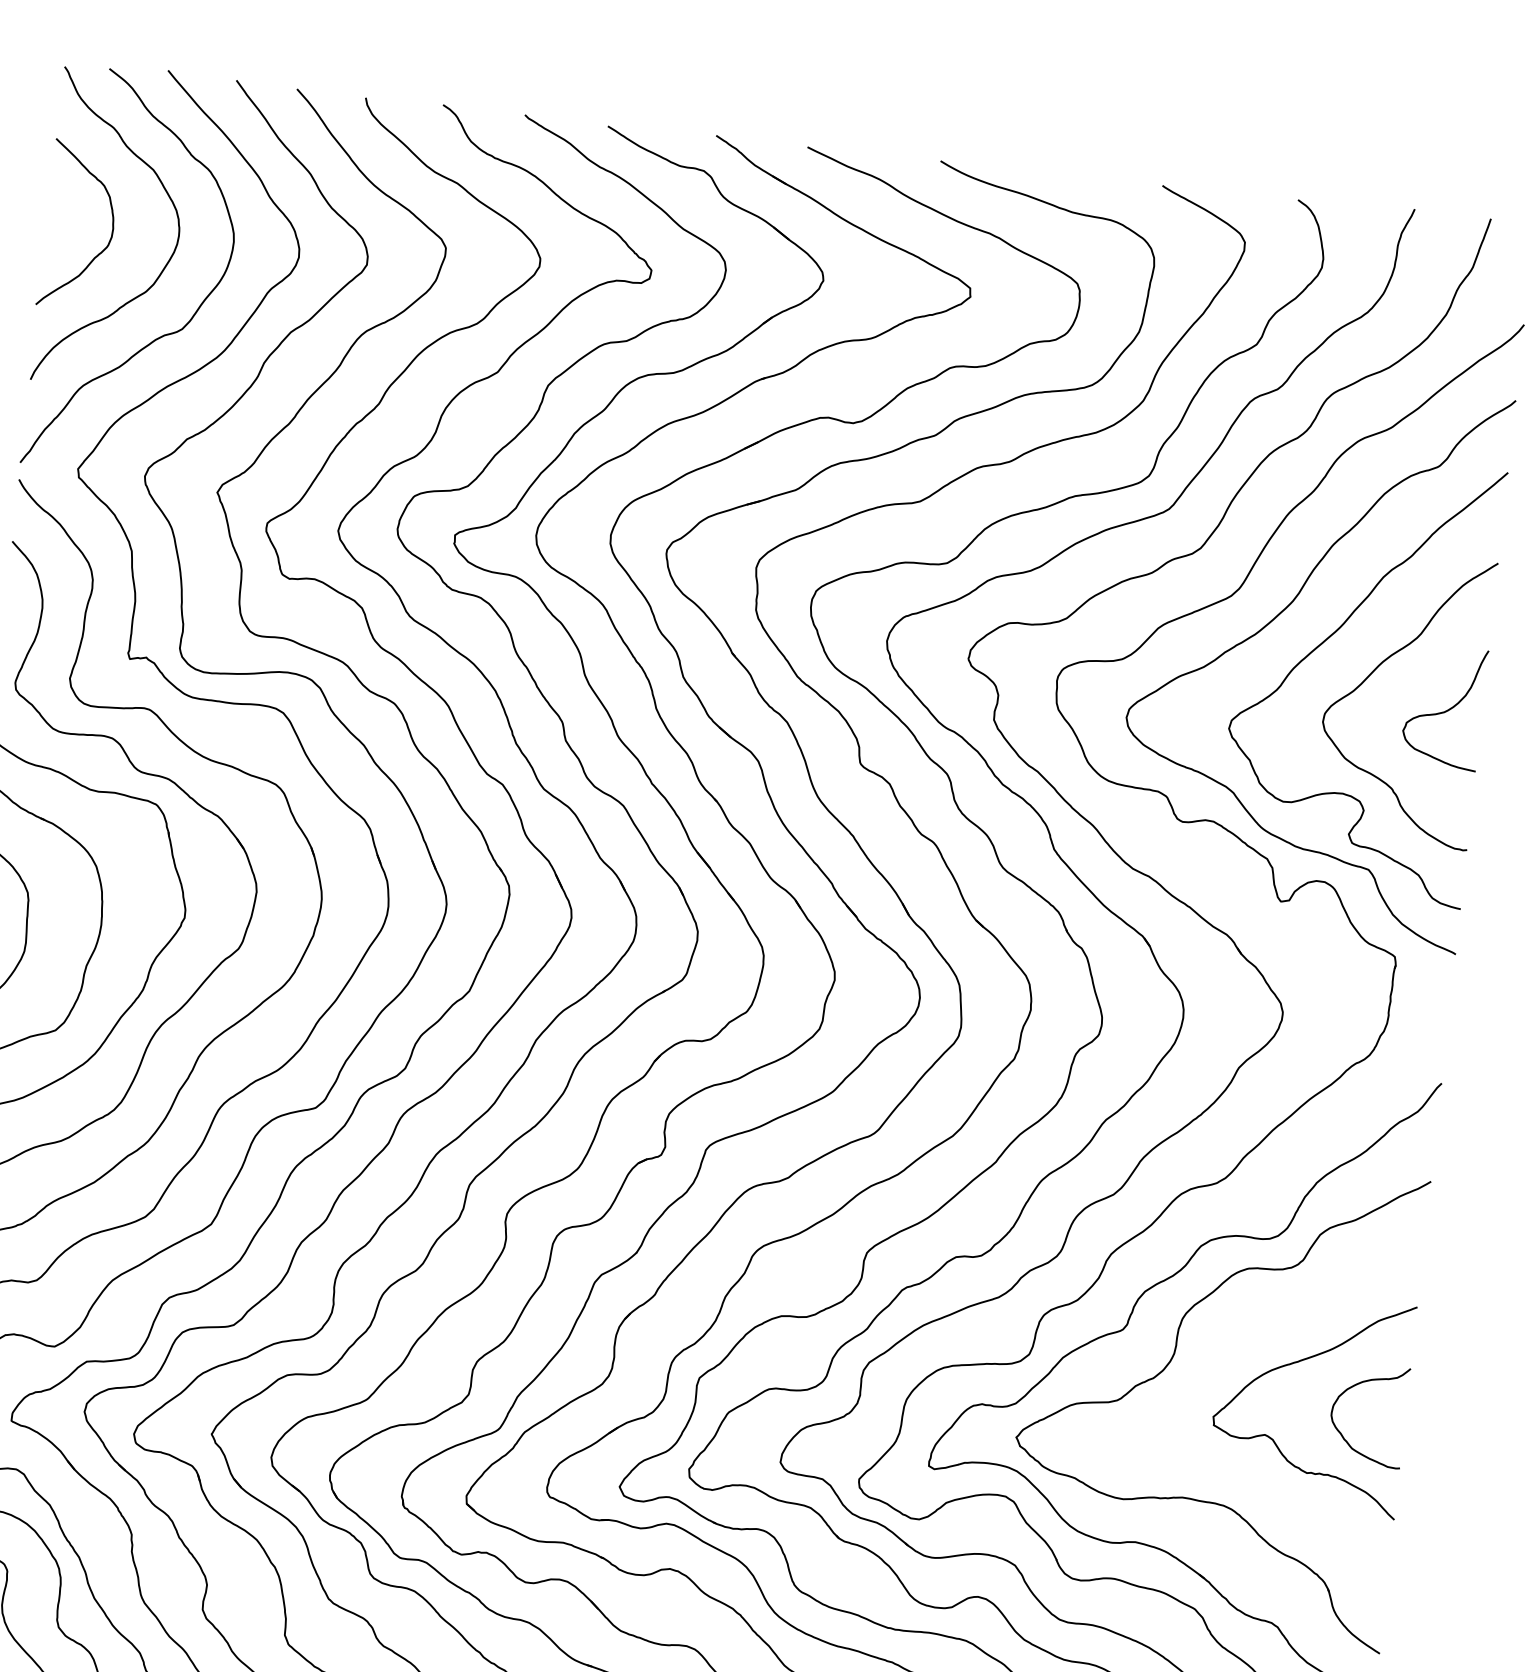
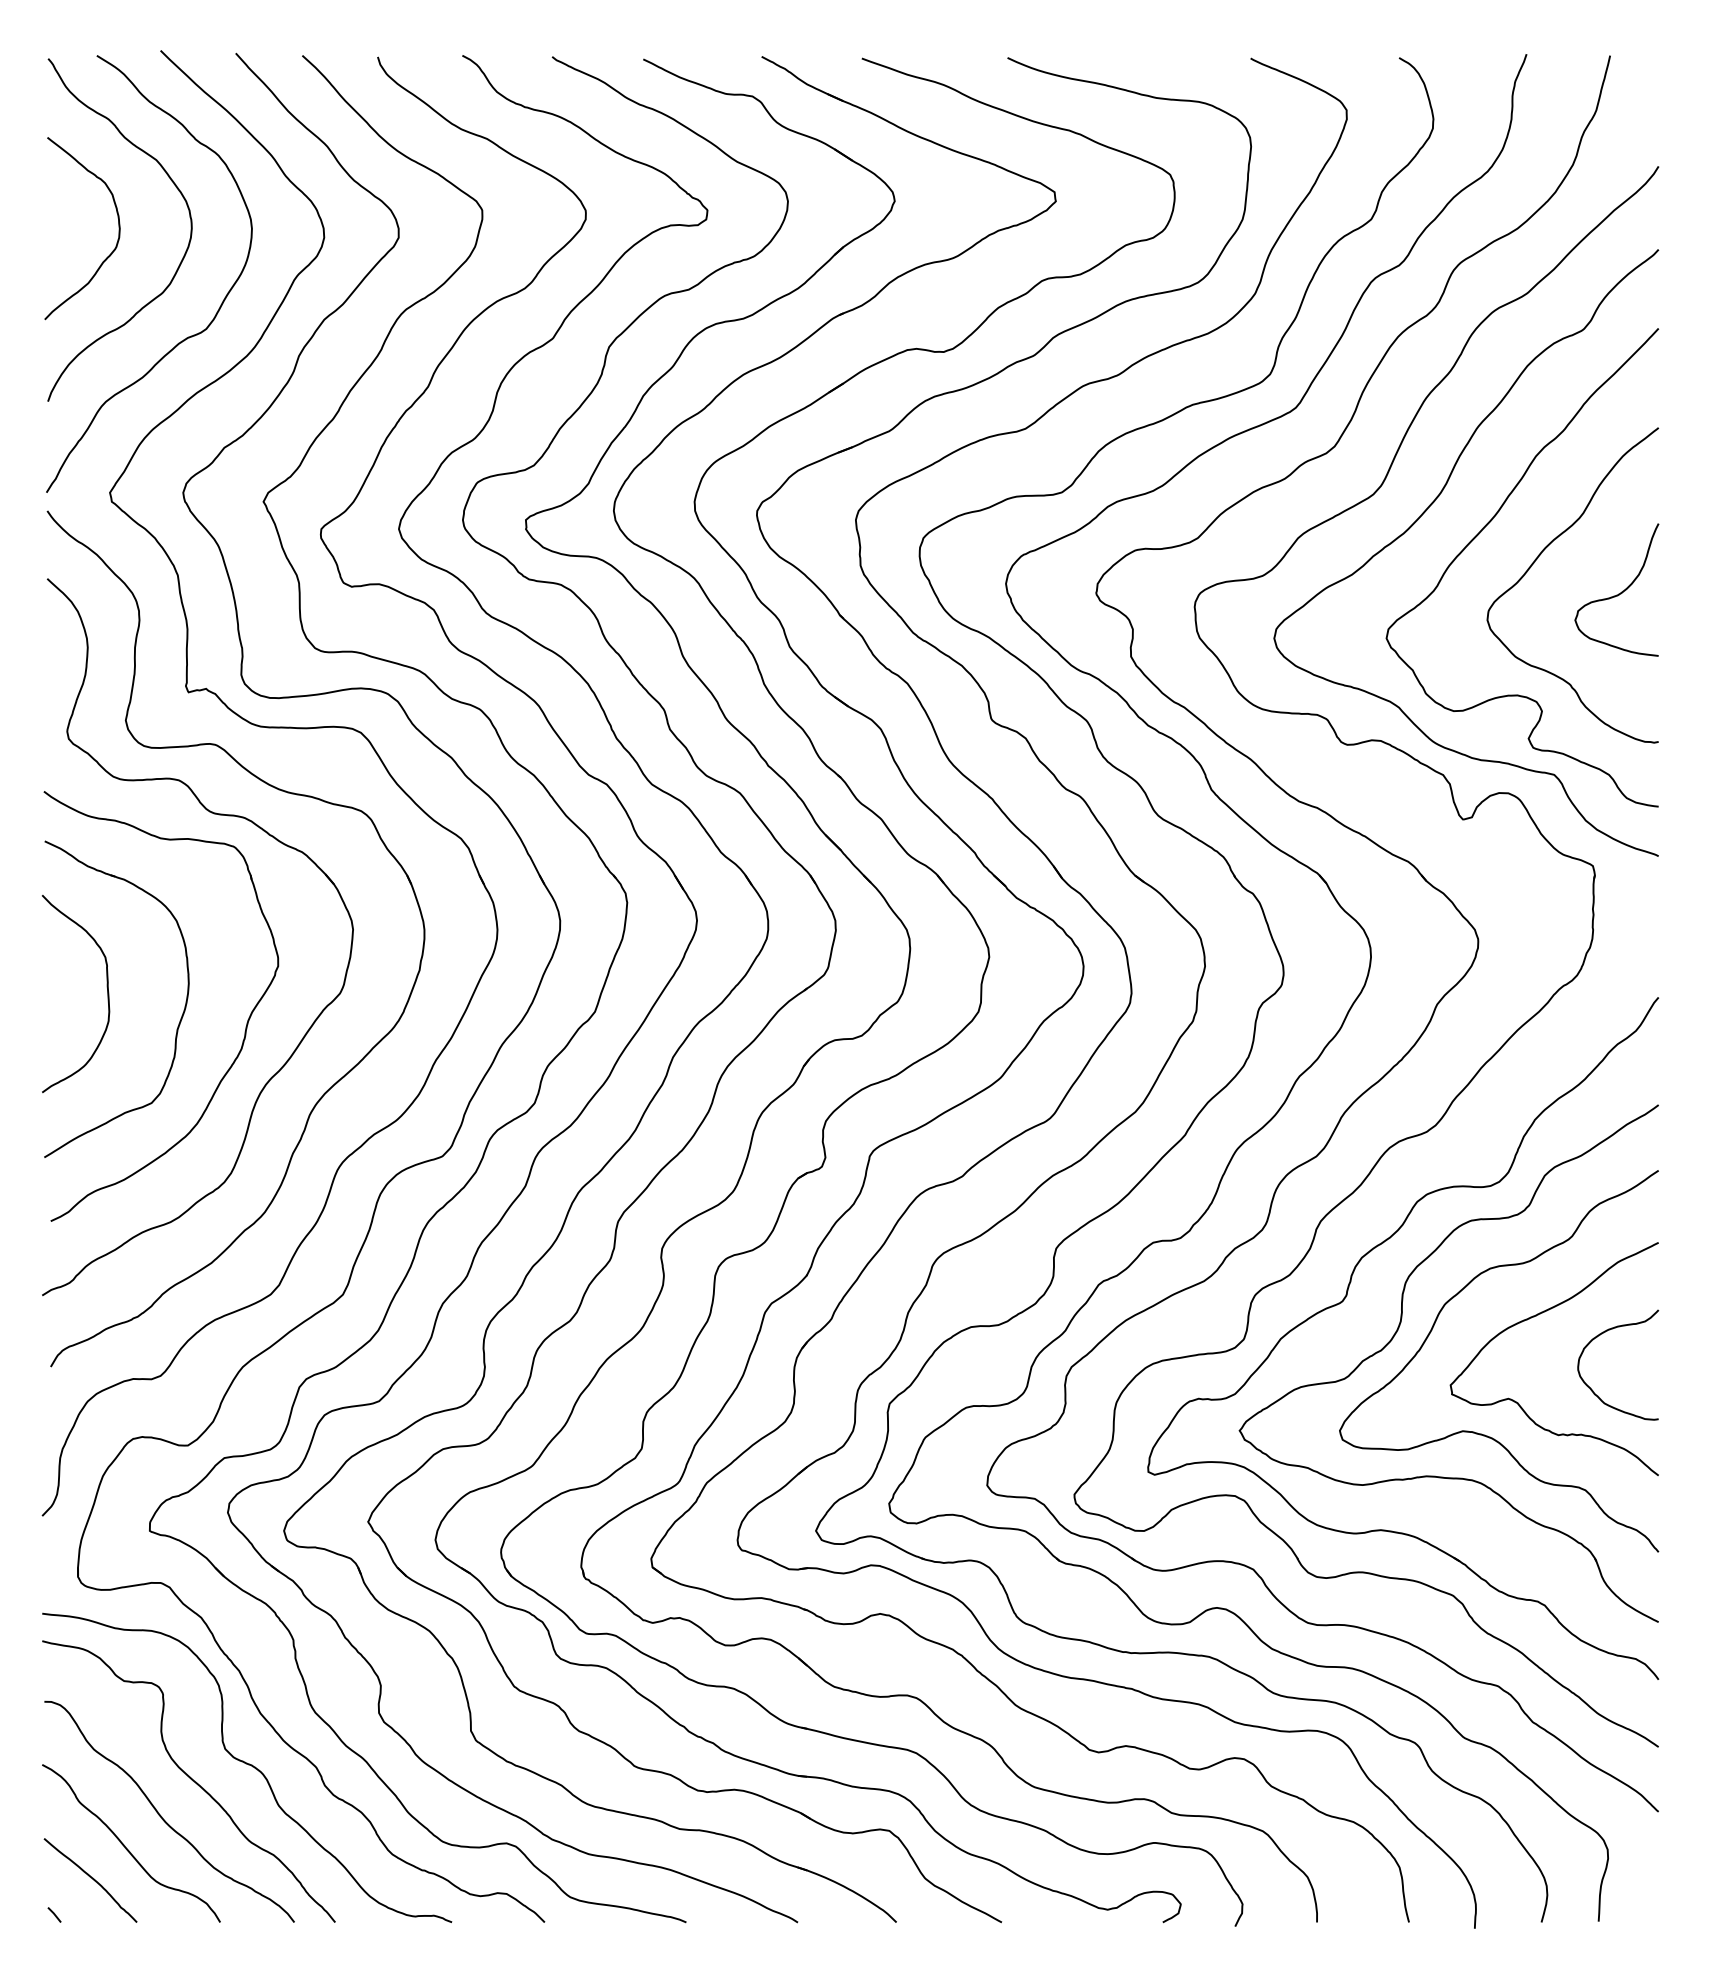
curve: (1203, 1363) -> (1433, 1328), added

